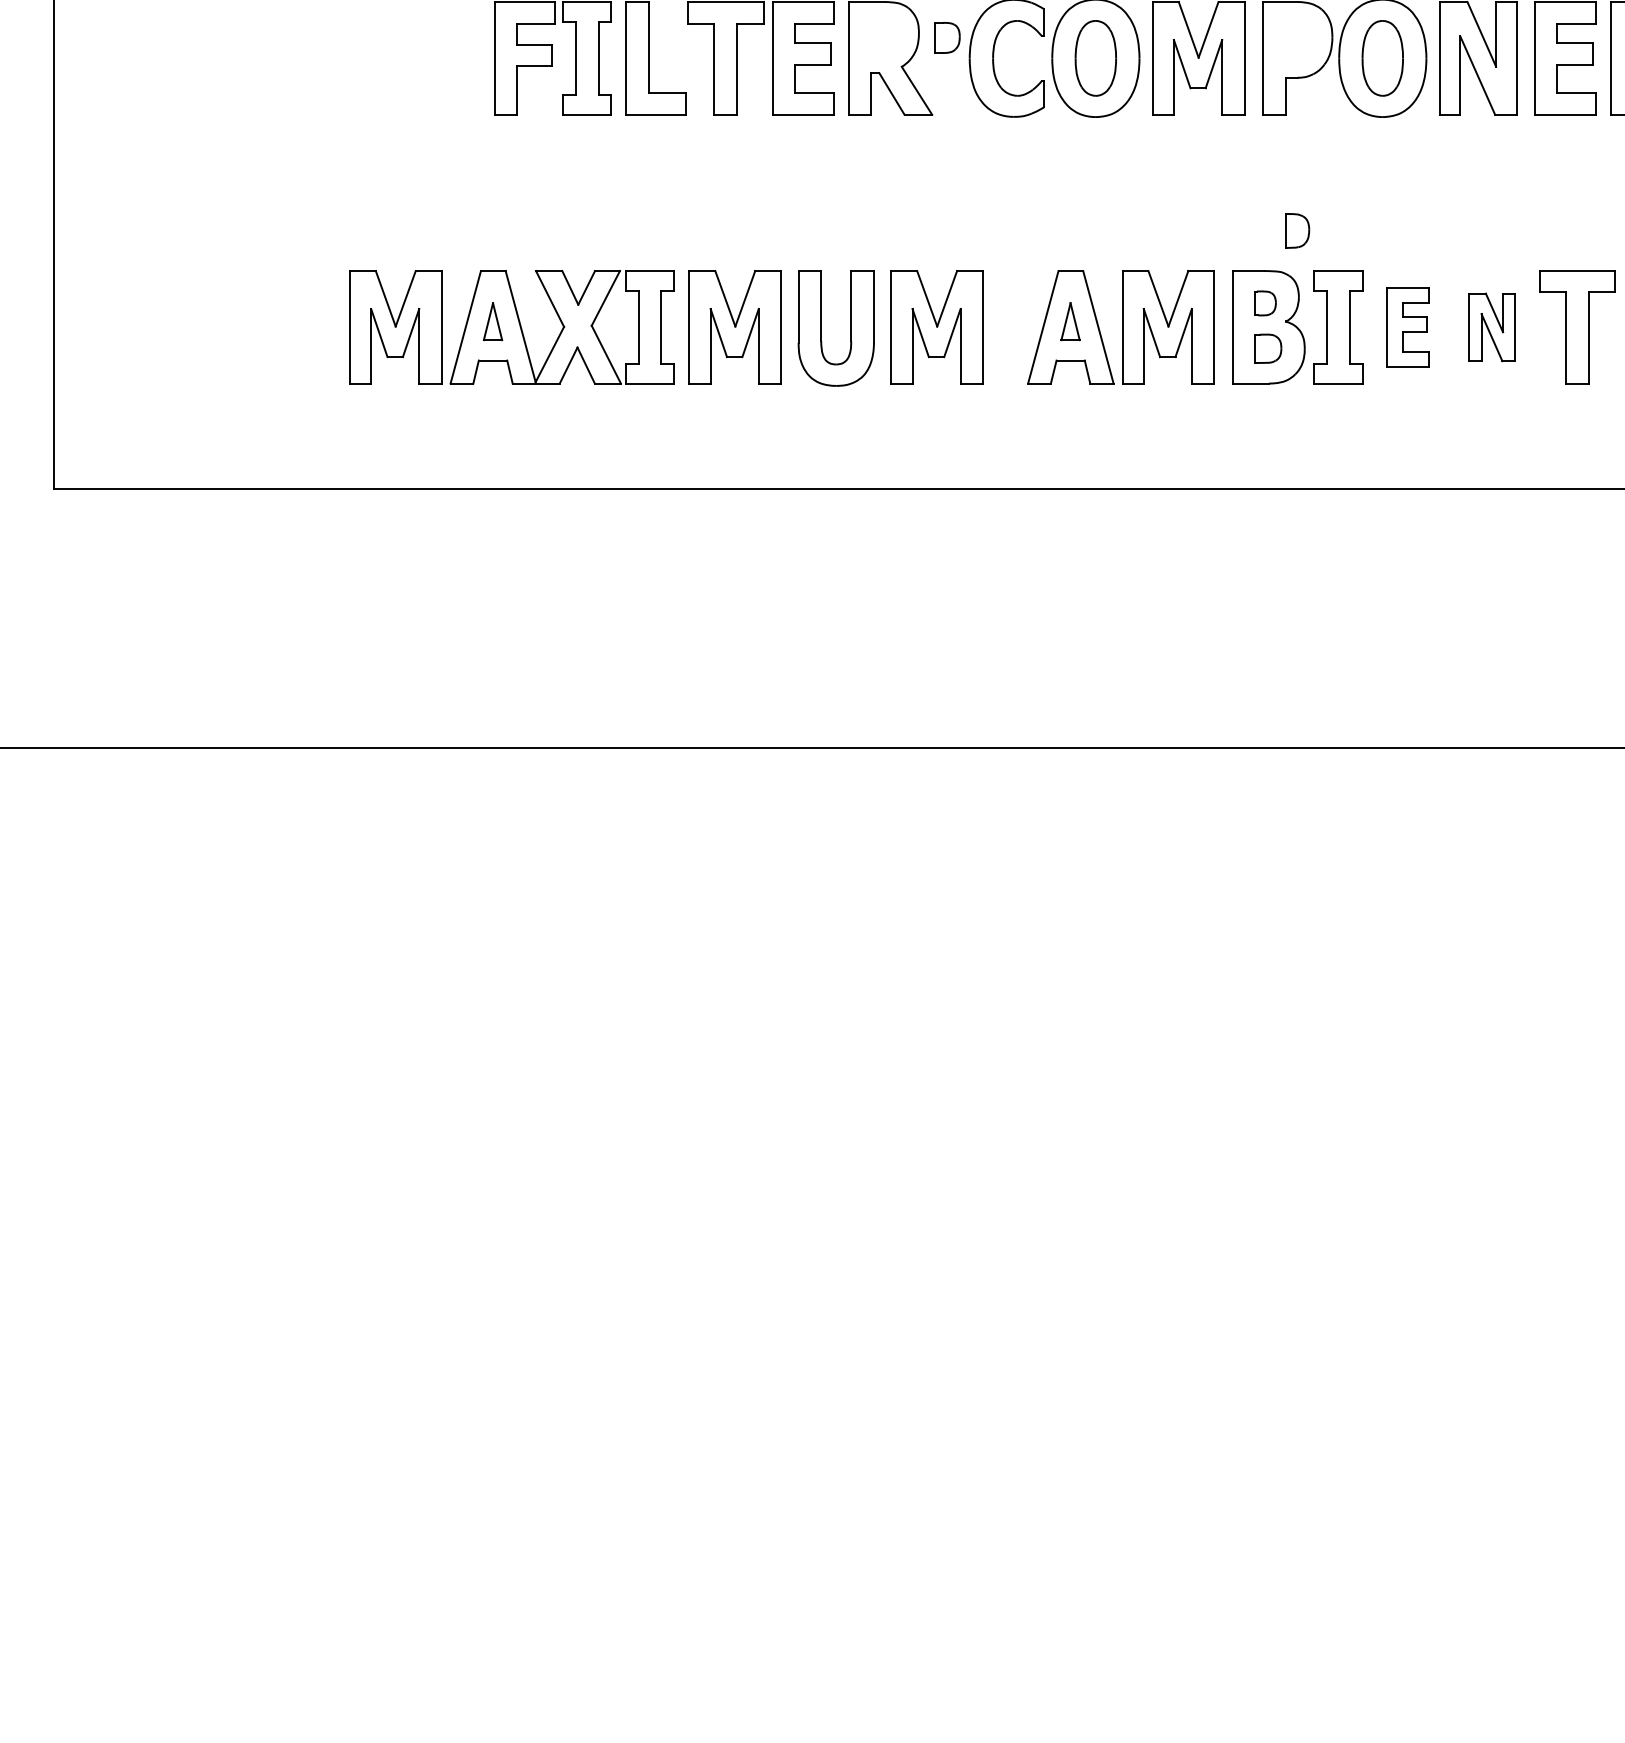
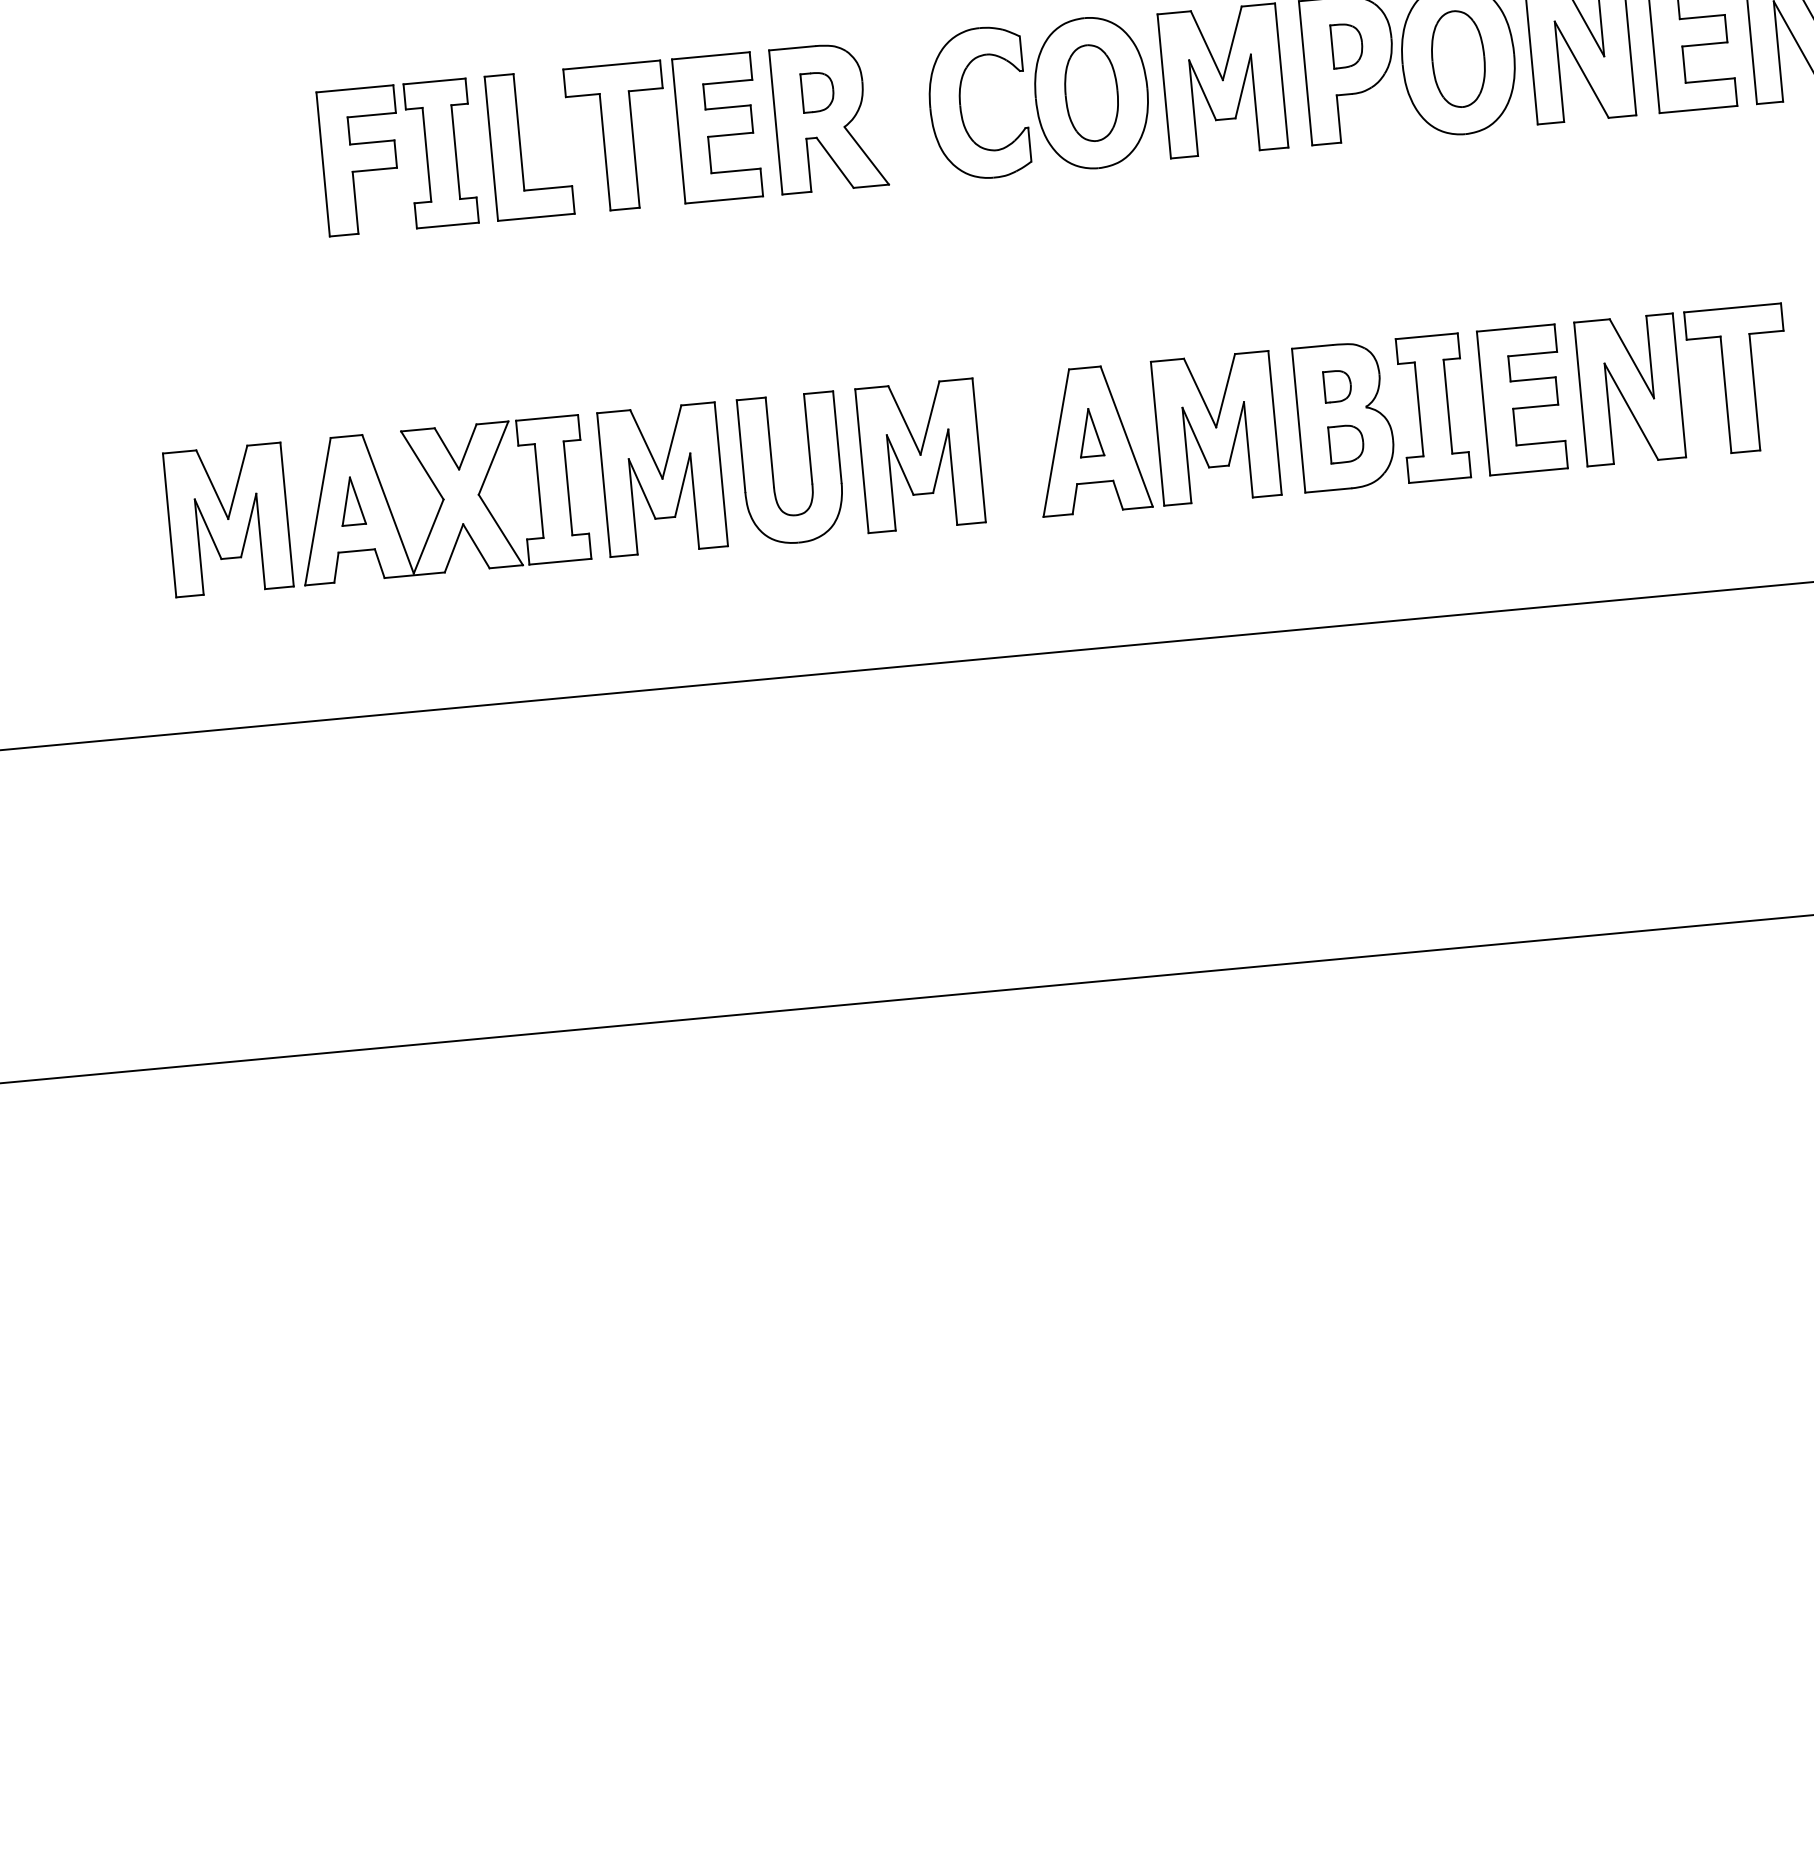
part: (947, 37) -> (817, 91), moved
part: (1297, 230) -> (1347, 45), moved
part: (1407, 327) -> (1521, 400), size x1.43
part: (1492, 327) -> (1630, 390), size x1.67

